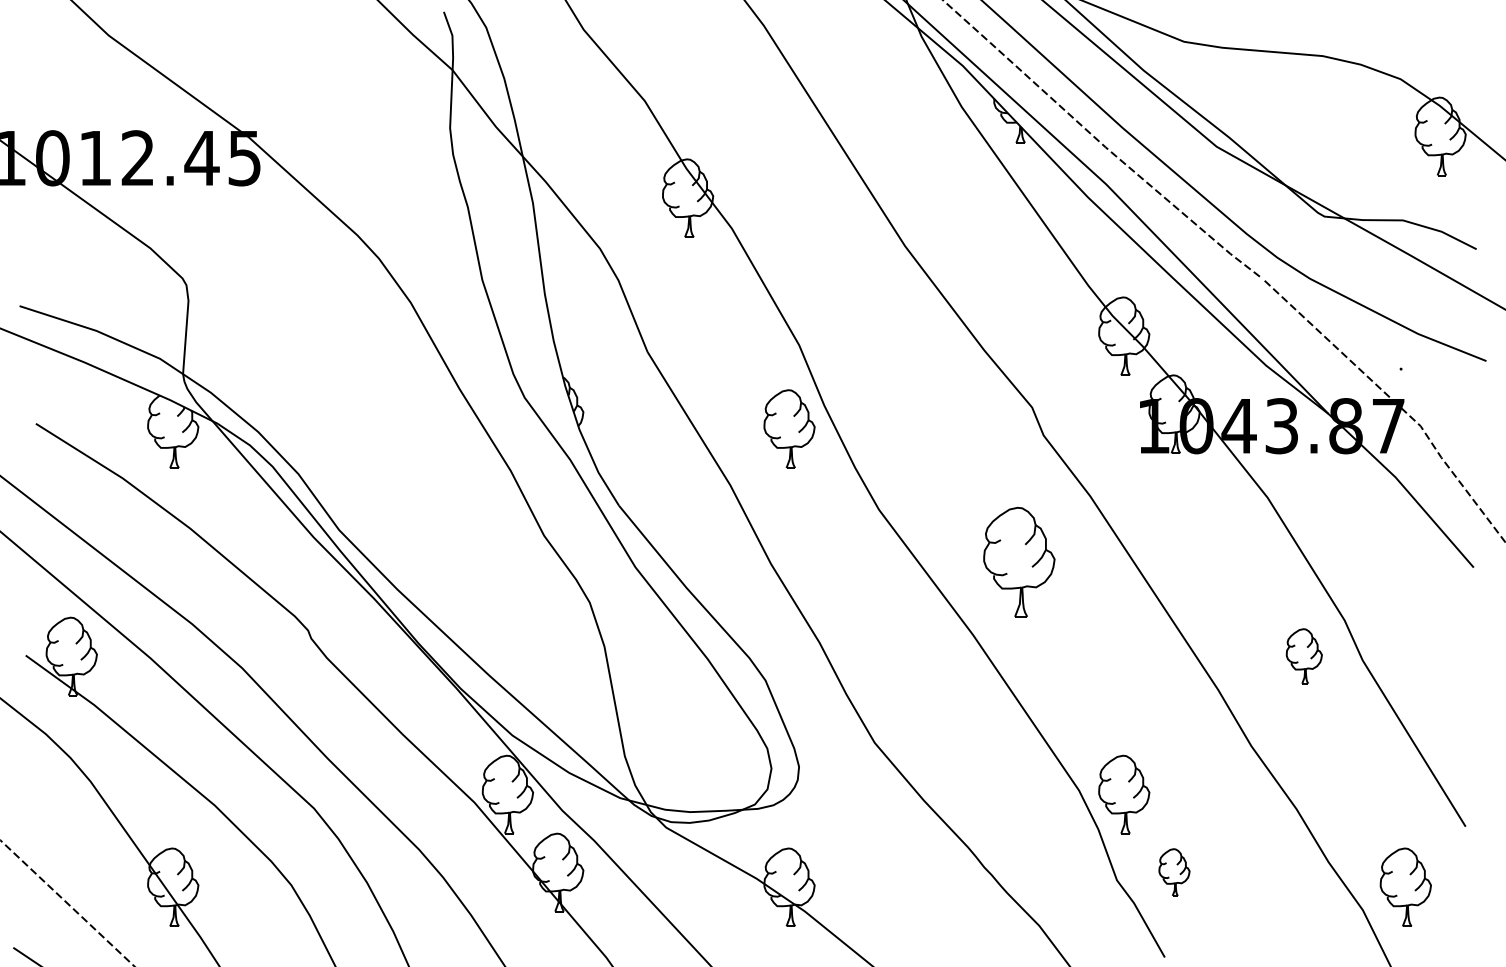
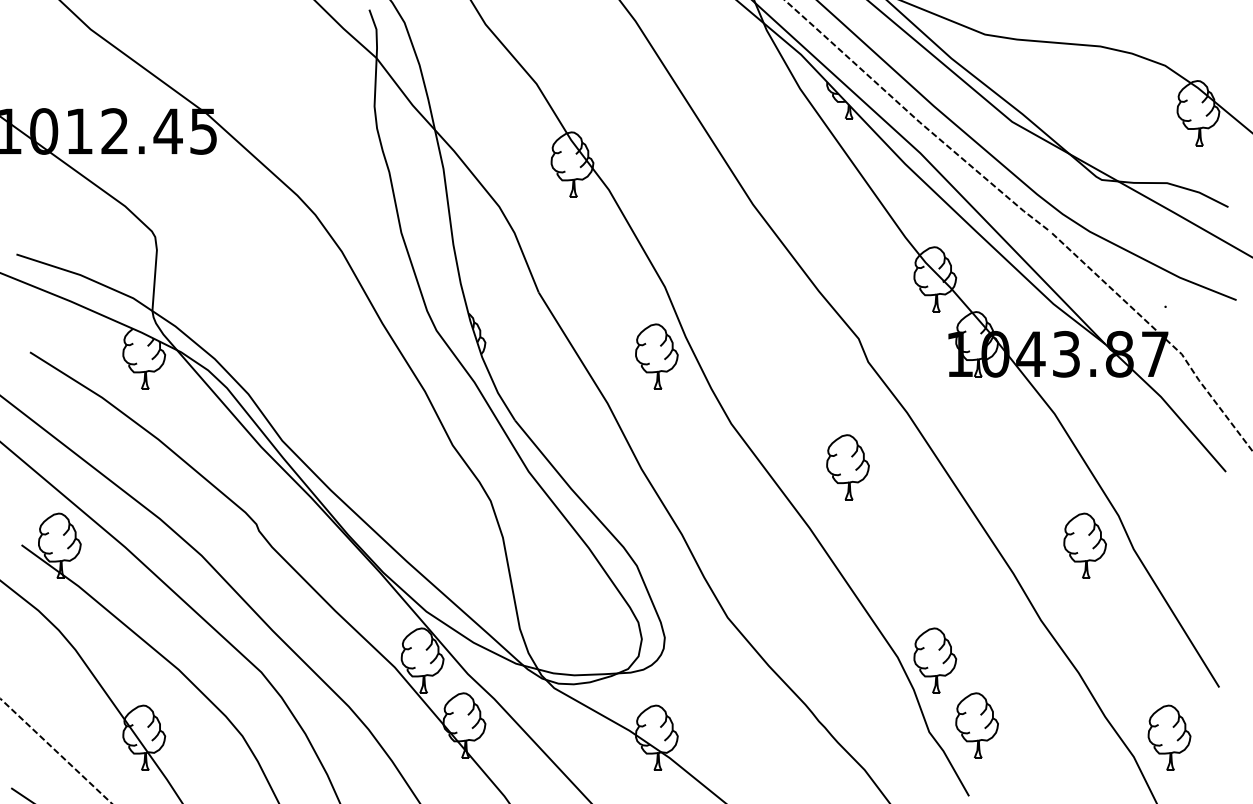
part: (1018, 562) -> (847, 467), size x0.71
part: (1303, 656) -> (1084, 545), size x1.43
part: (1173, 872) -> (976, 725), size x1.67

